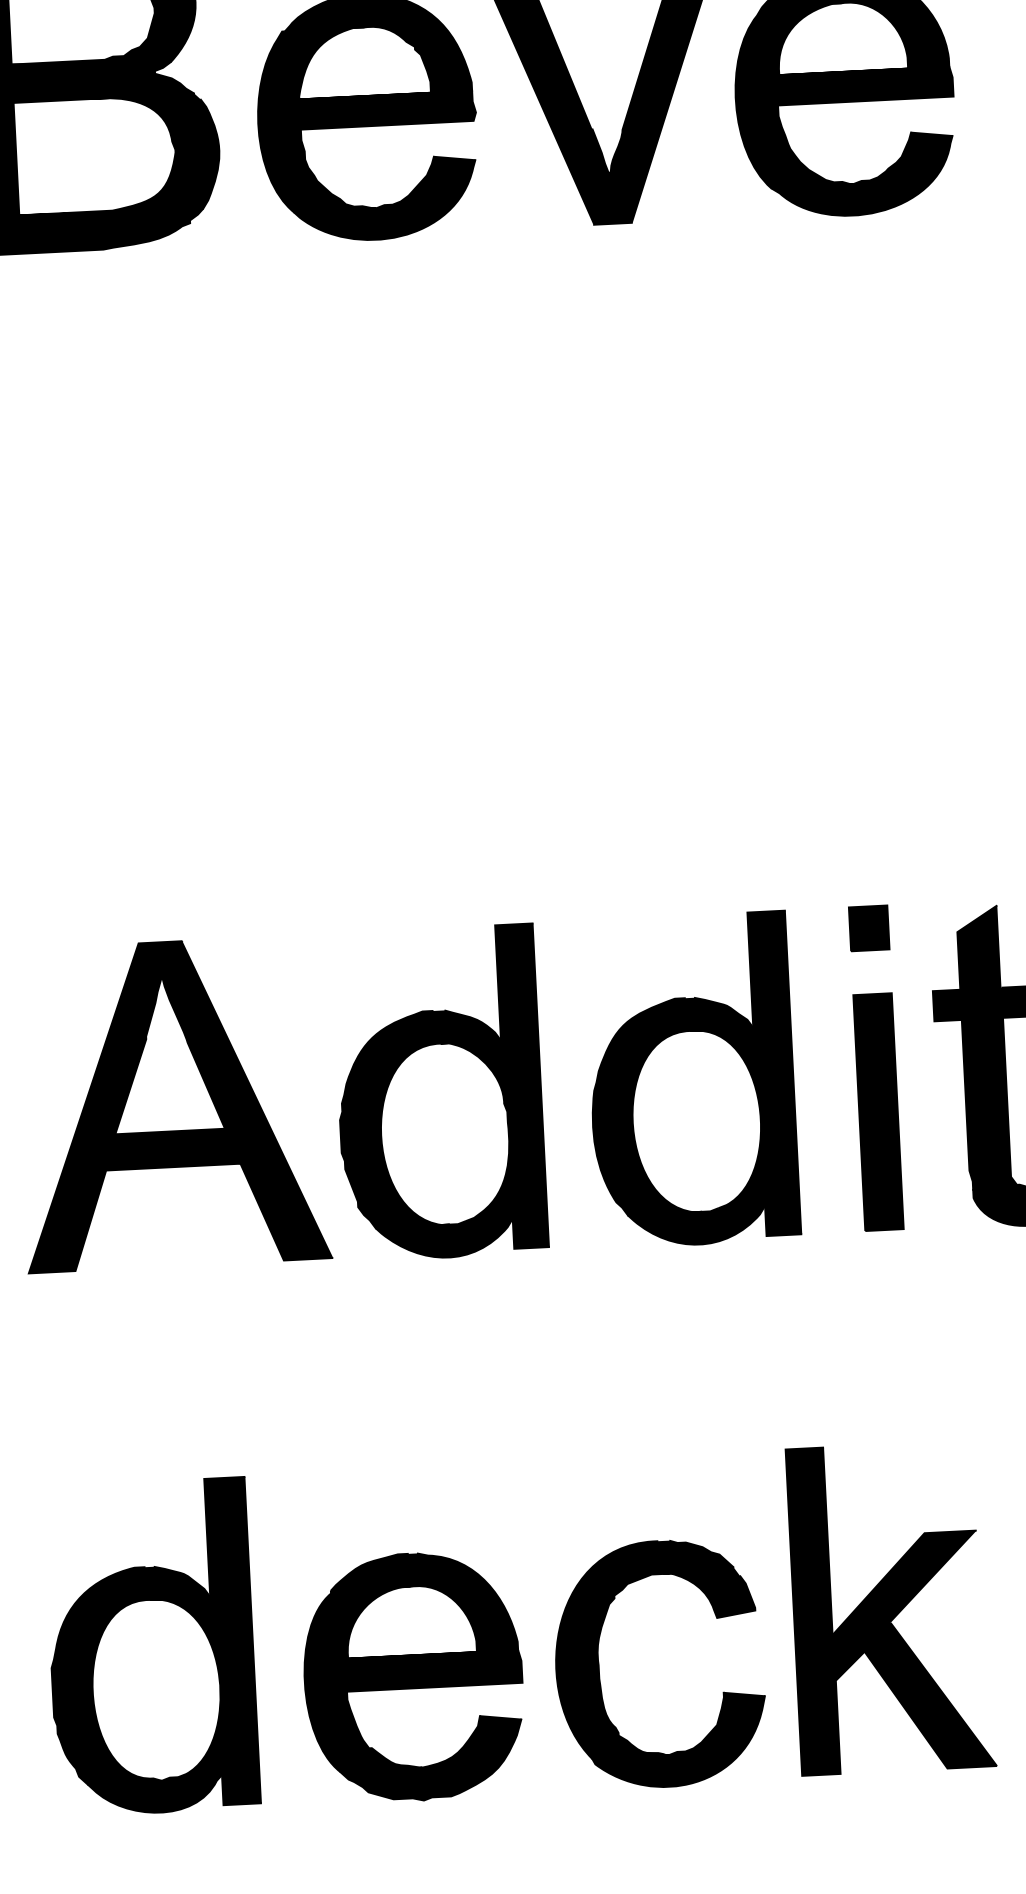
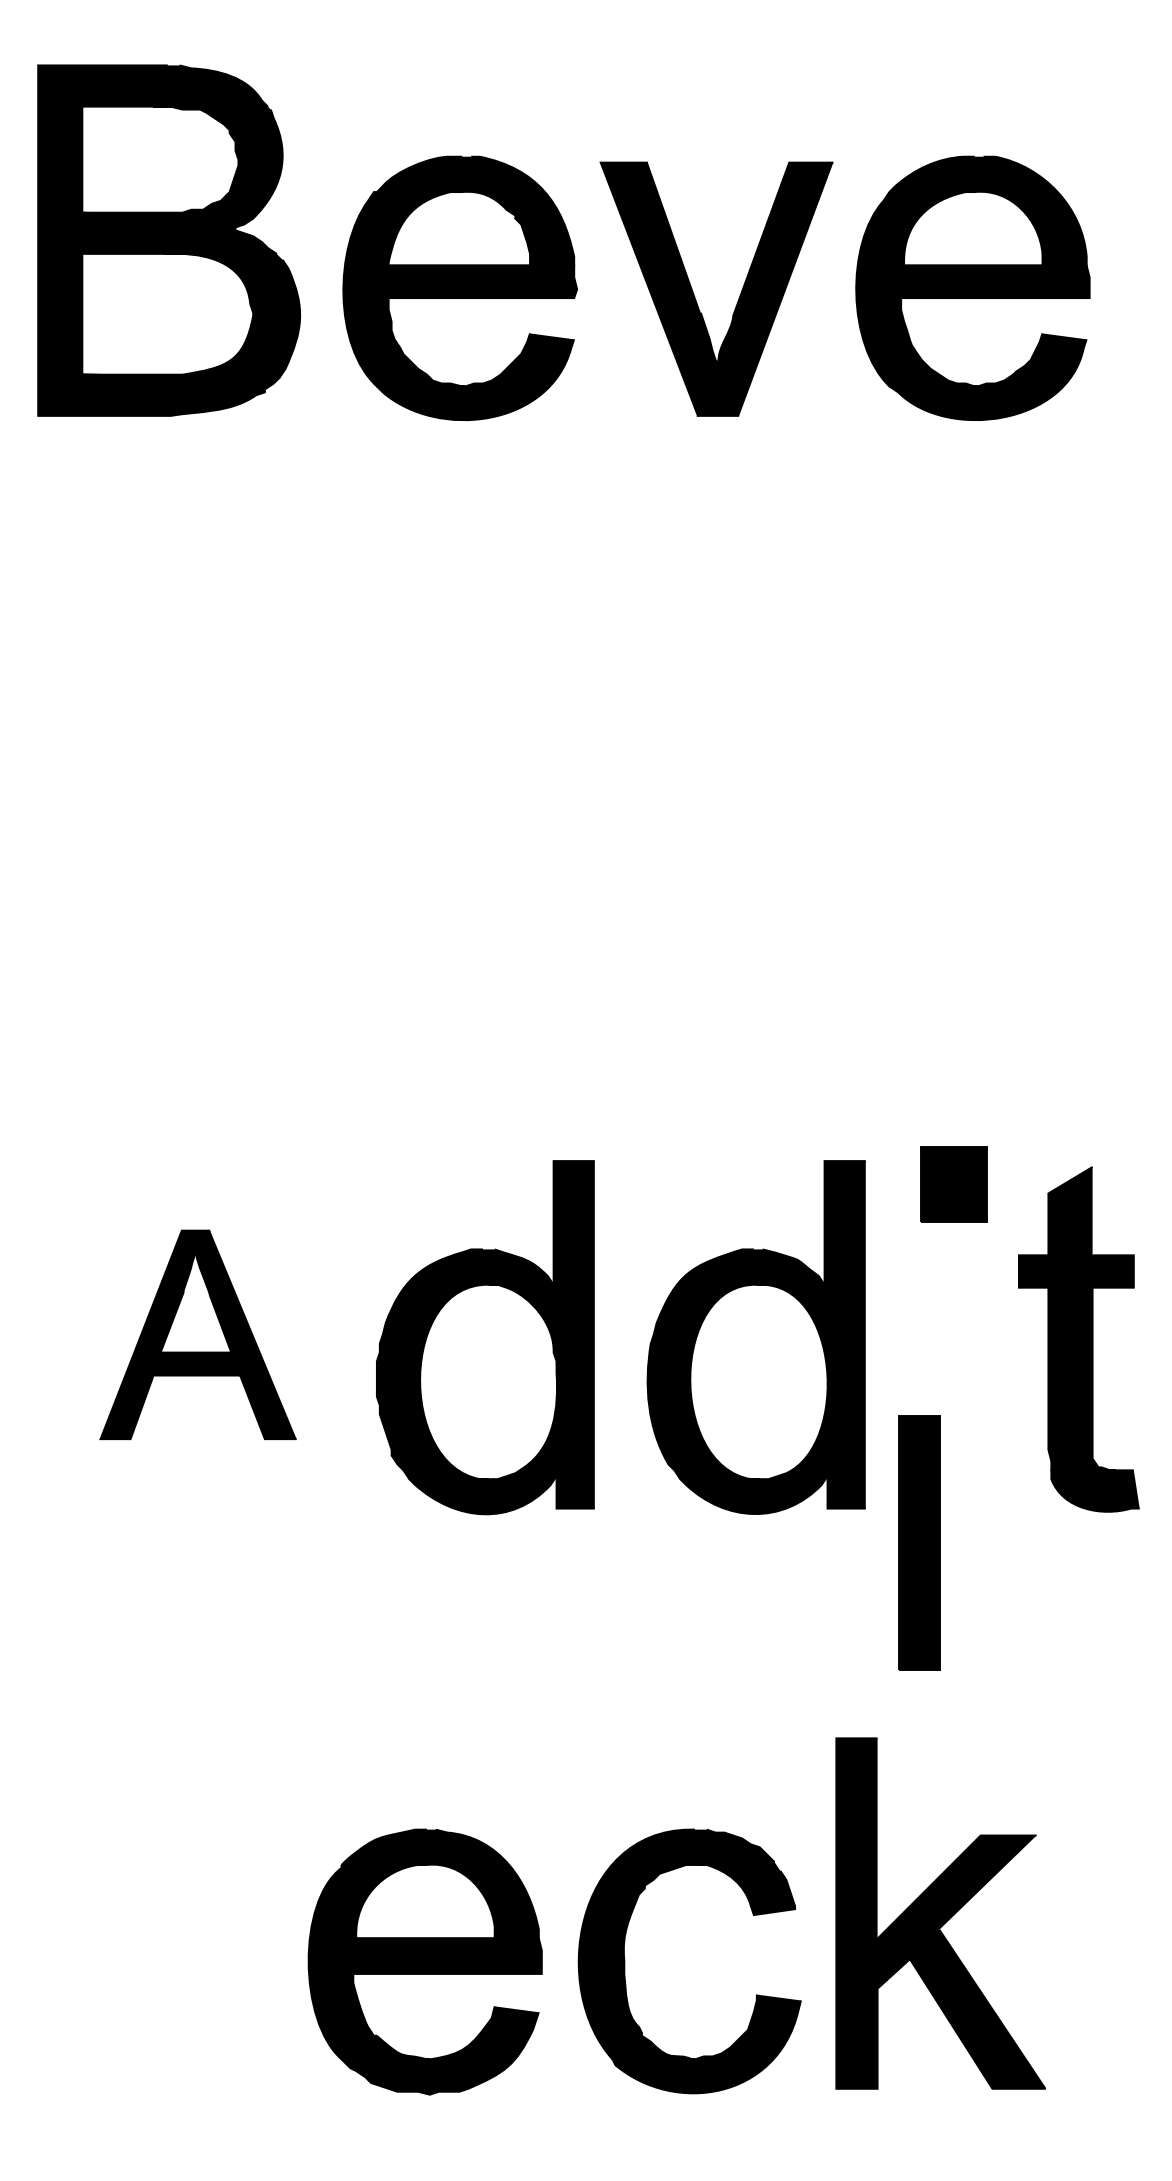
part: (869, 928) -> (954, 1184), size x1.6
part: (172, 1103) -> (198, 1334), size x0.6
part: (878, 1111) -> (919, 1542), moved
part: (151, 1647) -> (146, 1915), removed

